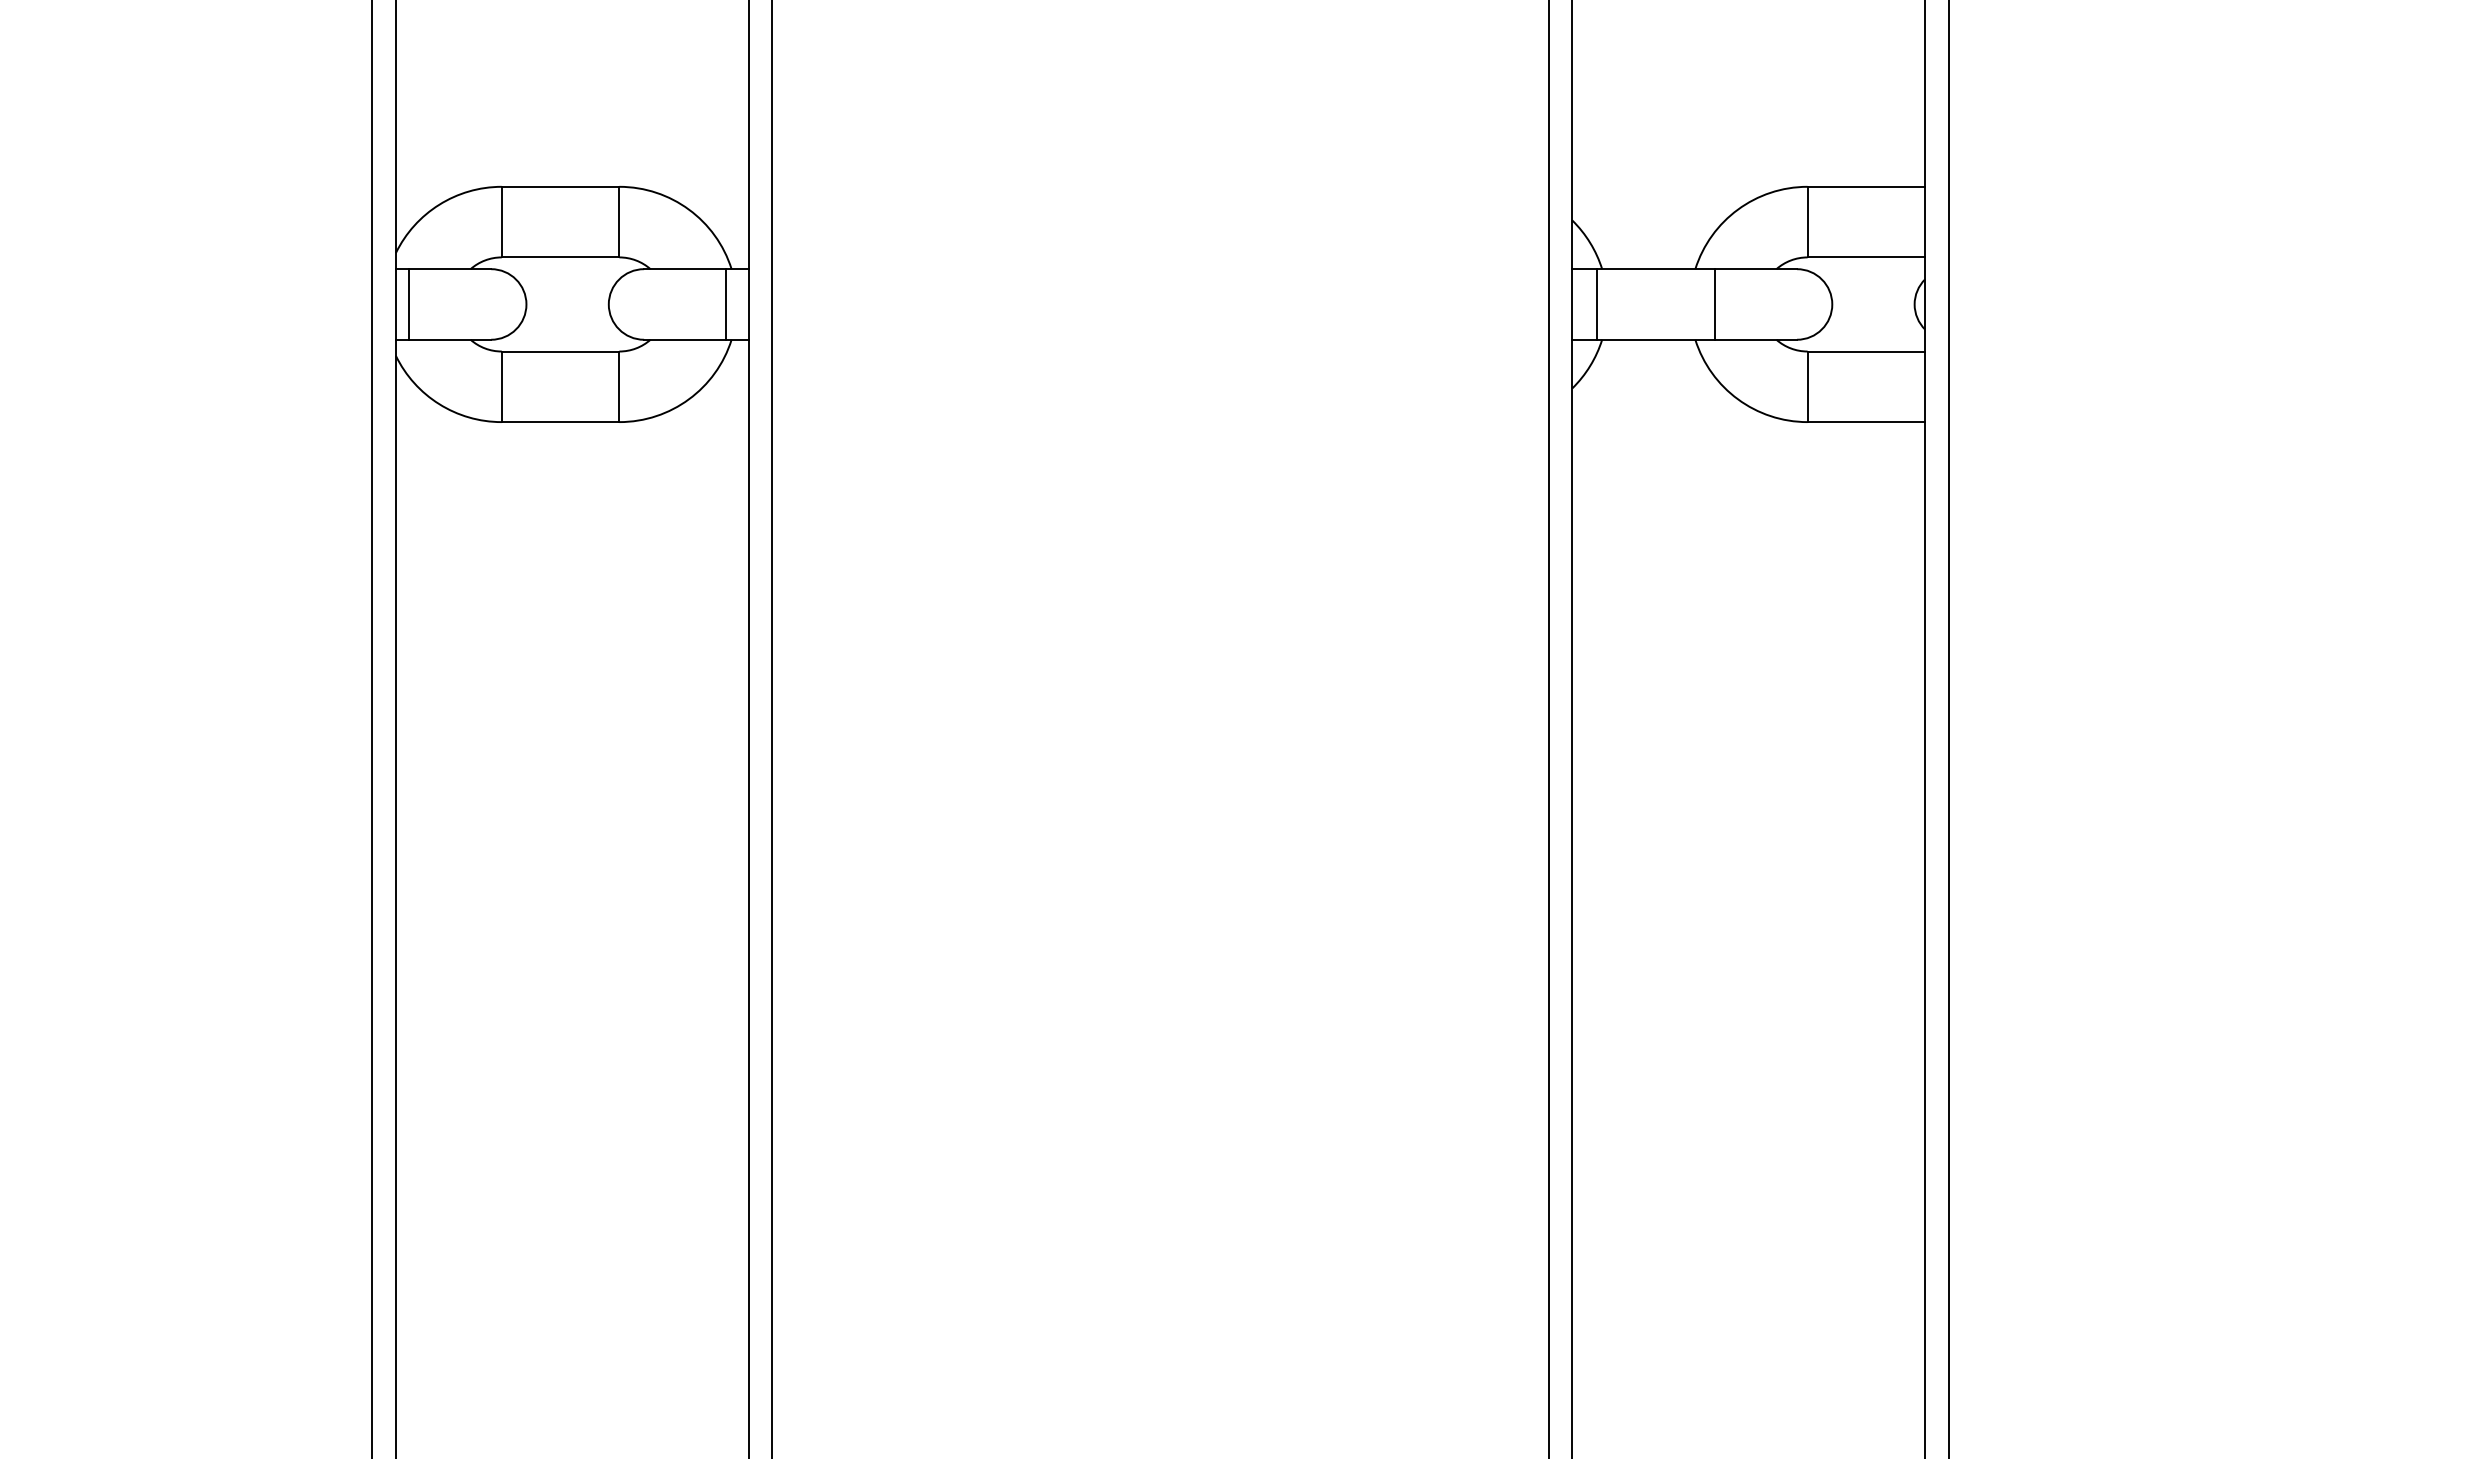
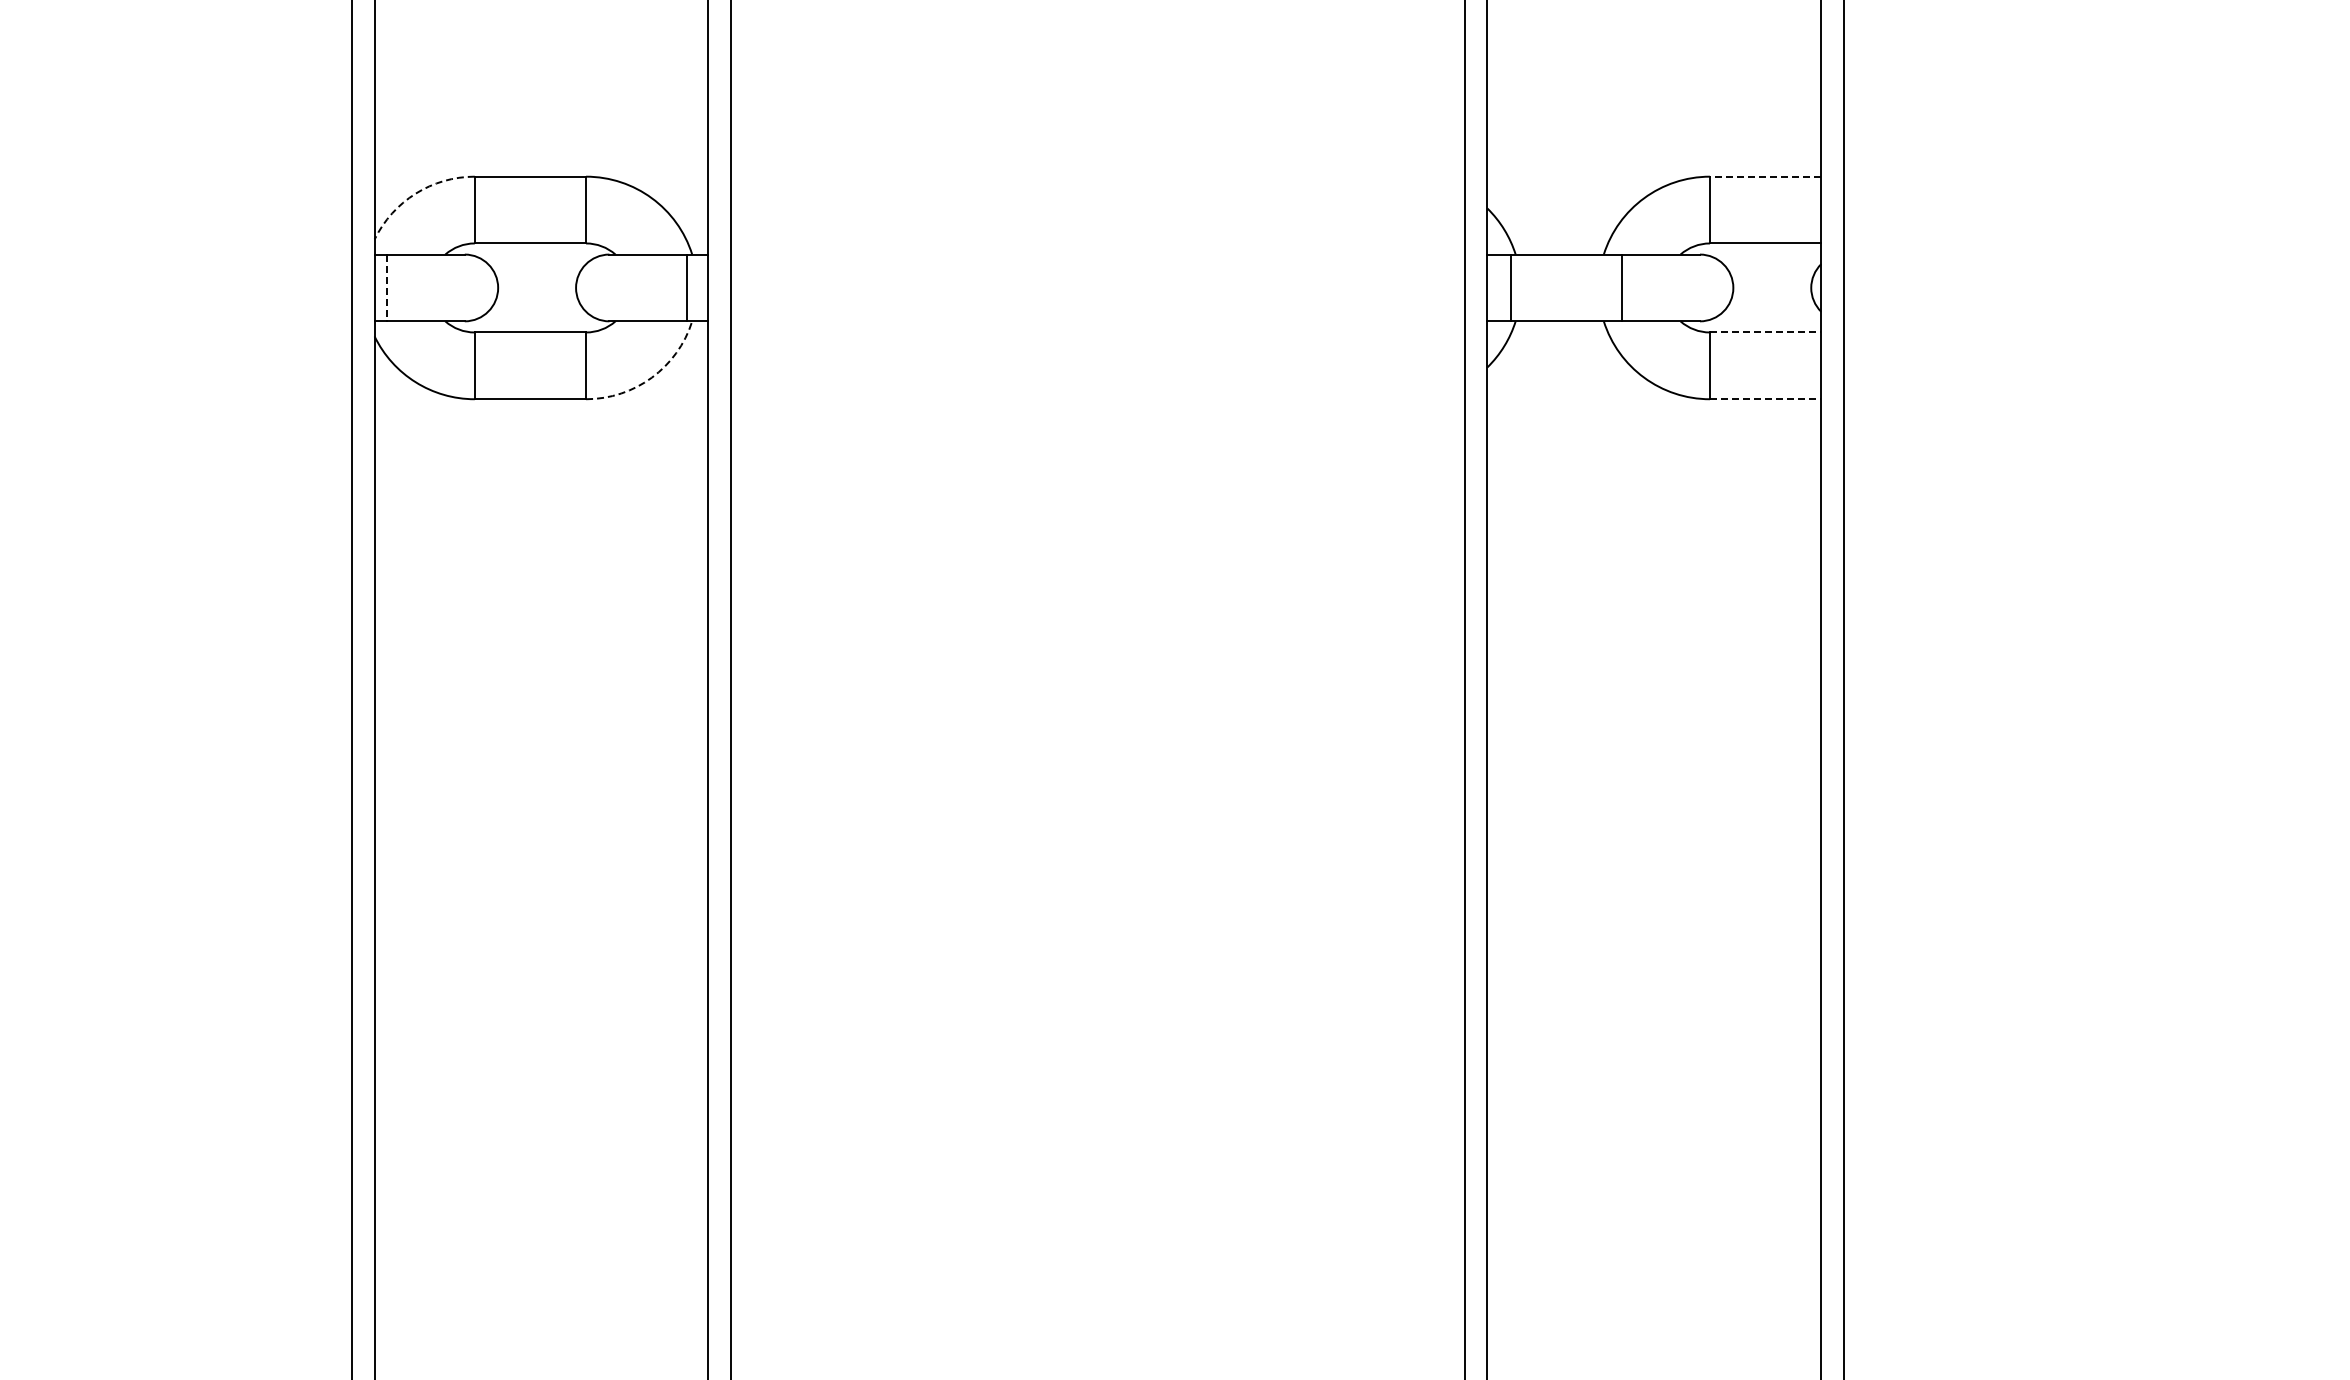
line: (1866, 186) -> (1765, 176), solid -> dashed
arc: (439, 204) -> (415, 193), solid -> dashed
line: (408, 305) -> (386, 288), solid -> dashed
line: (1866, 351) -> (1765, 332), solid -> dashed
arc: (688, 399) -> (651, 377), solid -> dashed
line: (1866, 422) -> (1765, 399), solid -> dashed

